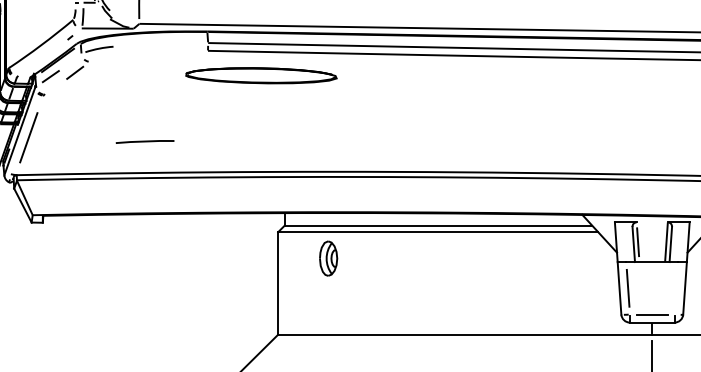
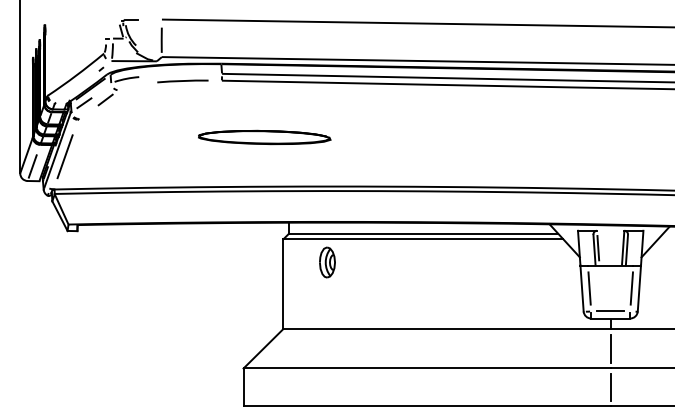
part: (261, 75) -> (264, 137), moved
line: (144, 142) -> (182, 81), moved
line: (676, 288) -> (631, 288), added

